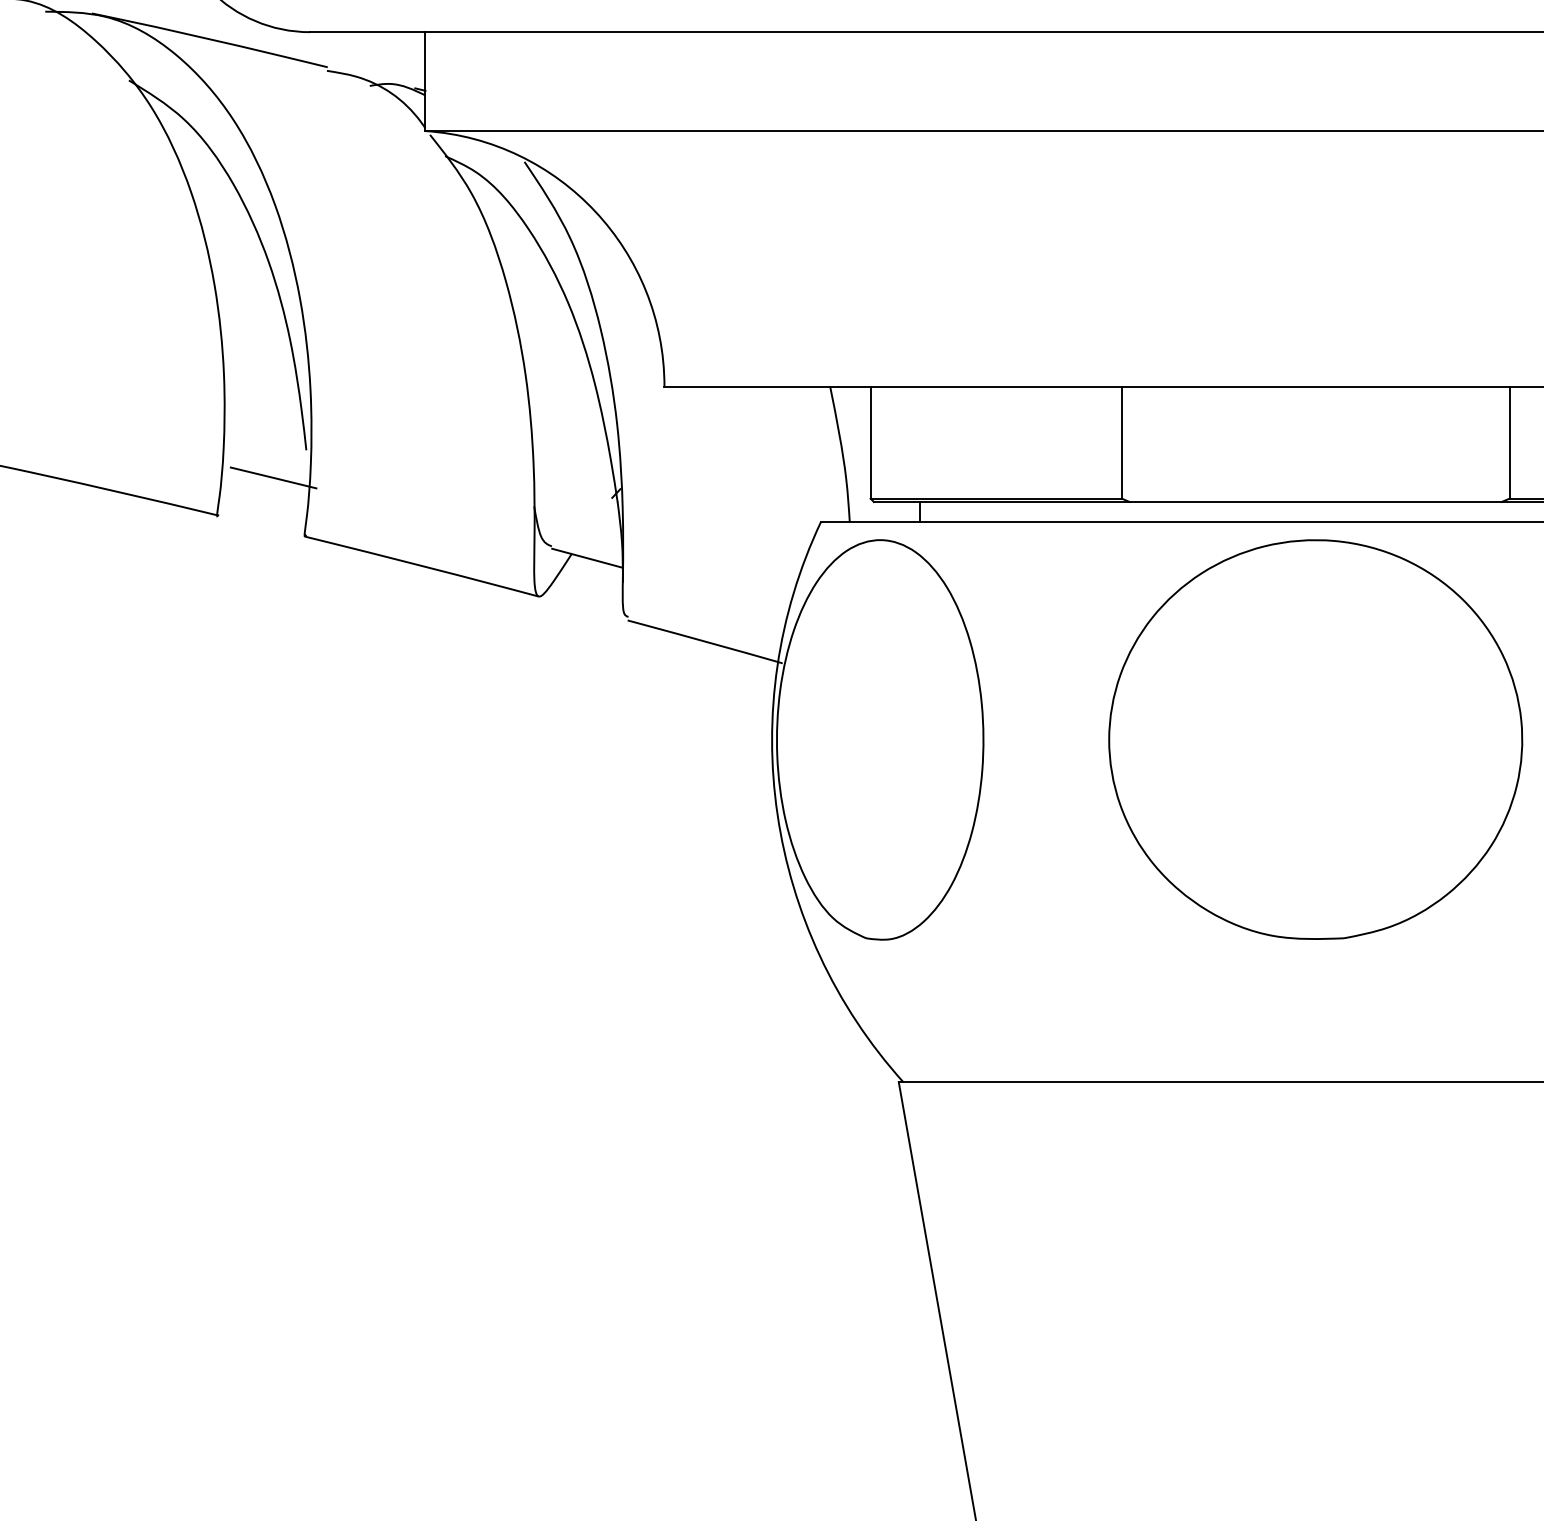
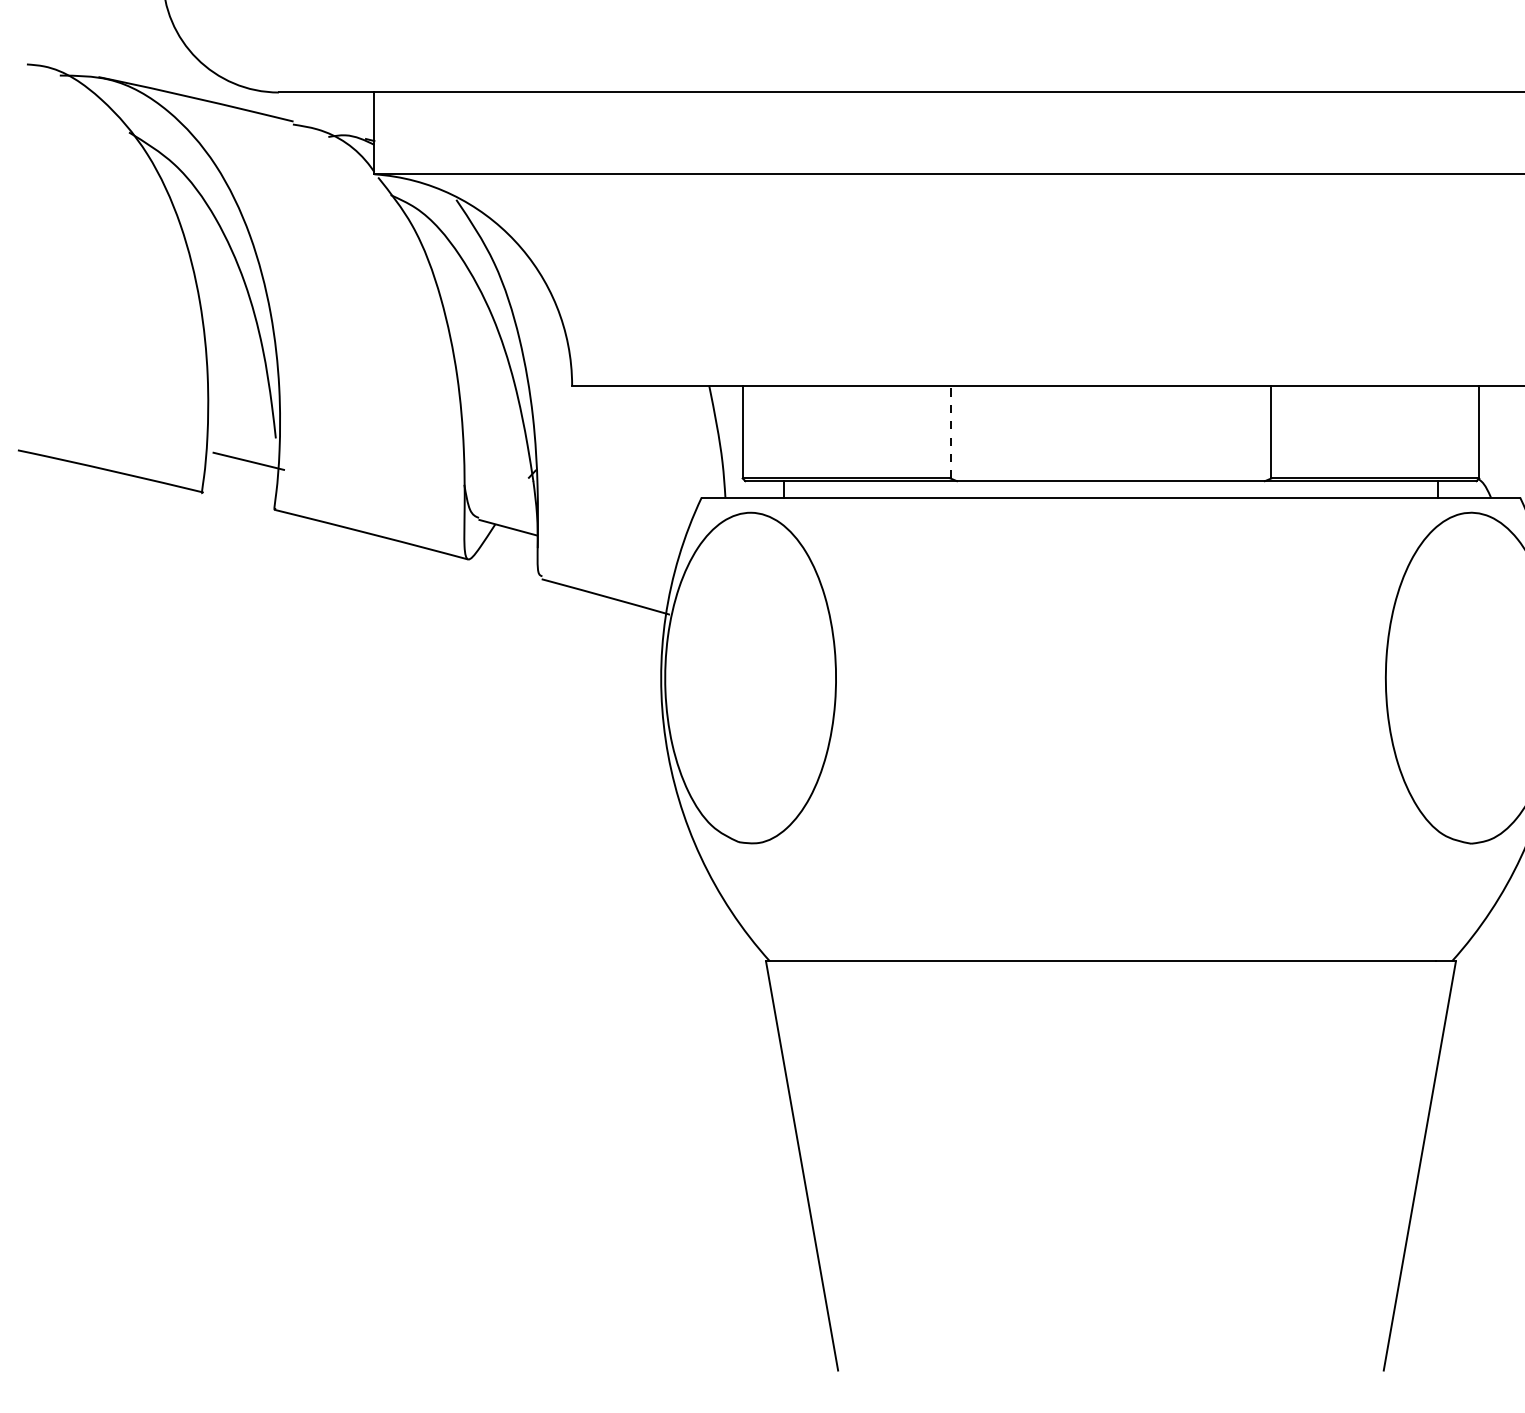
line: (1121, 441) -> (950, 431), solid -> dashed
part: (1315, 739) -> (1110, 677), removed

